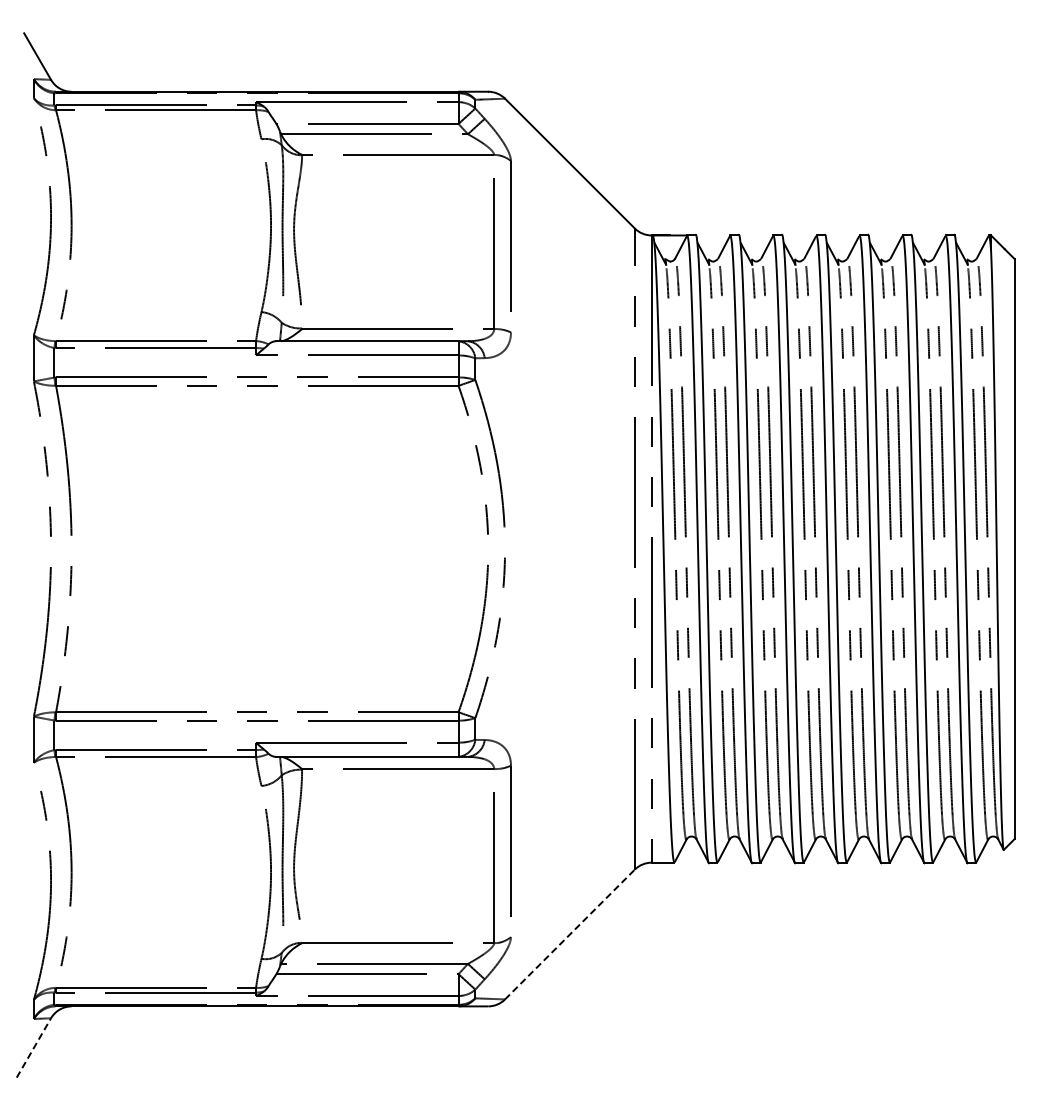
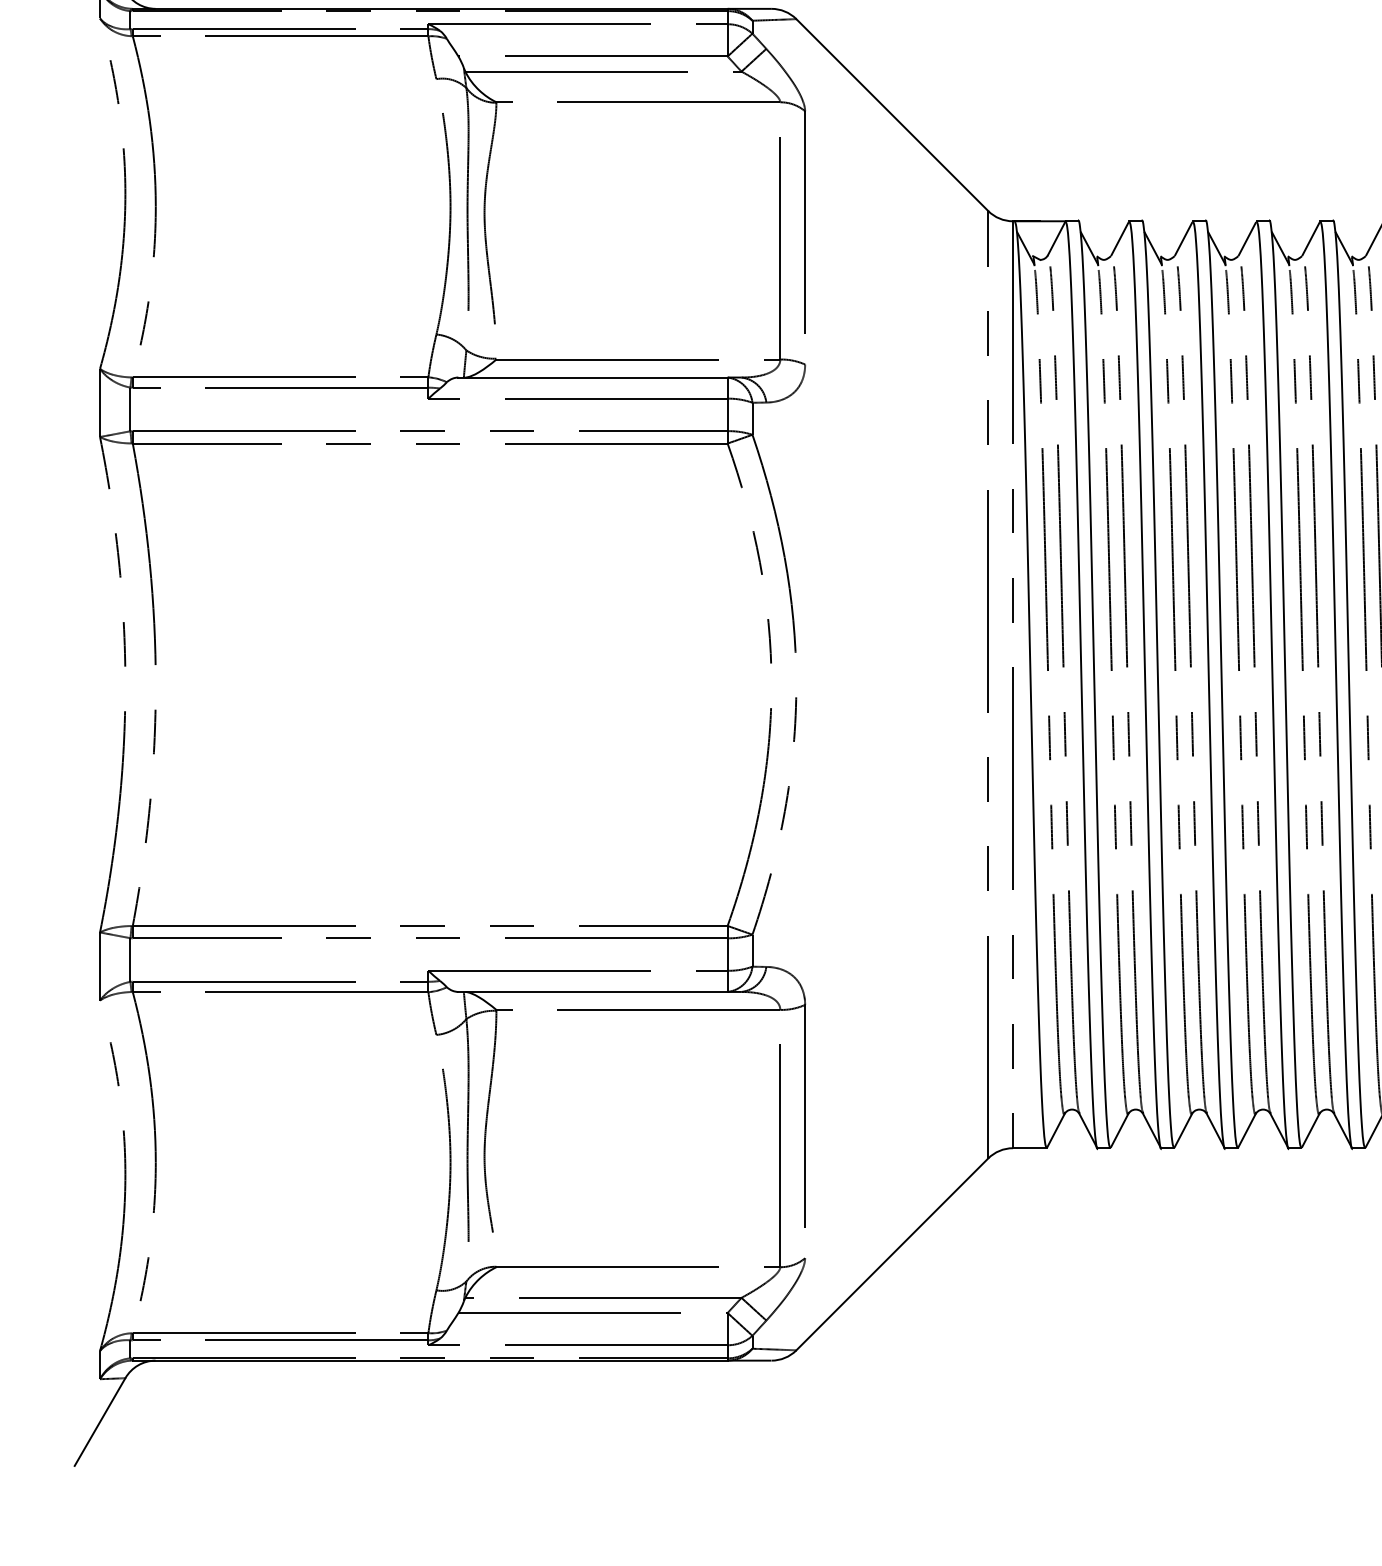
line: (569, 934) -> (891, 1254), dashed -> solid
line: (34, 1047) -> (100, 1421), dashed -> solid

